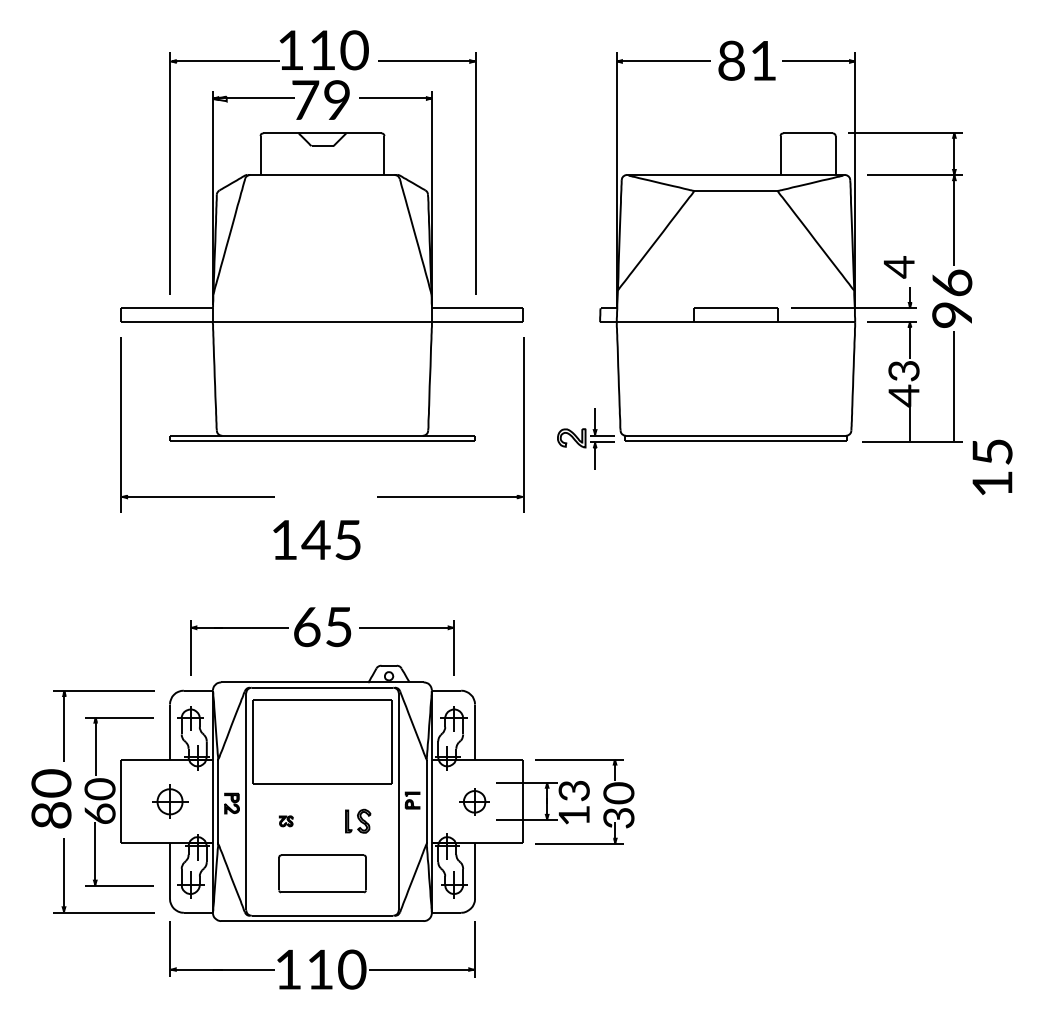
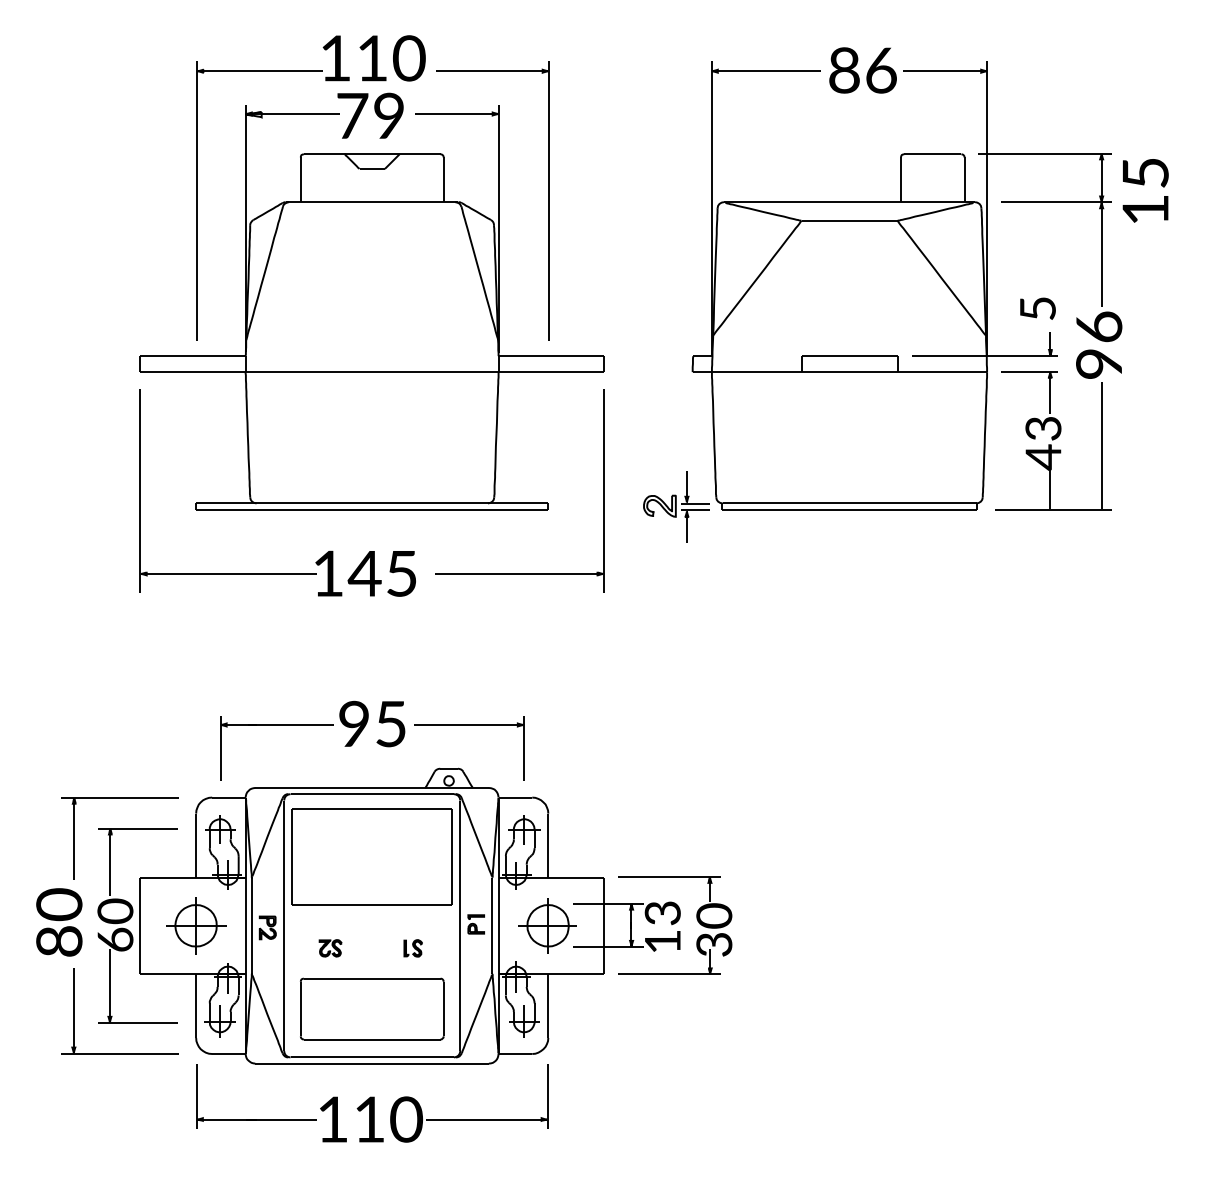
text: (763, 60) -> (881, 70), 81 -> 86
text: (898, 267) -> (1037, 308), 4 -> 5
text: (992, 467) -> (1145, 190), moved
text: (316, 539) -> (365, 573), moved
text: (307, 626) -> (354, 723), 65 -> 95
part: (170, 801) -> (196, 925), size x1.43
part: (474, 801) -> (547, 925), size x1.67
part: (286, 821) -> (330, 948), size x1.43
part: (357, 821) -> (412, 948), size x0.62
part: (322, 873) -> (372, 1008), size x1.43

